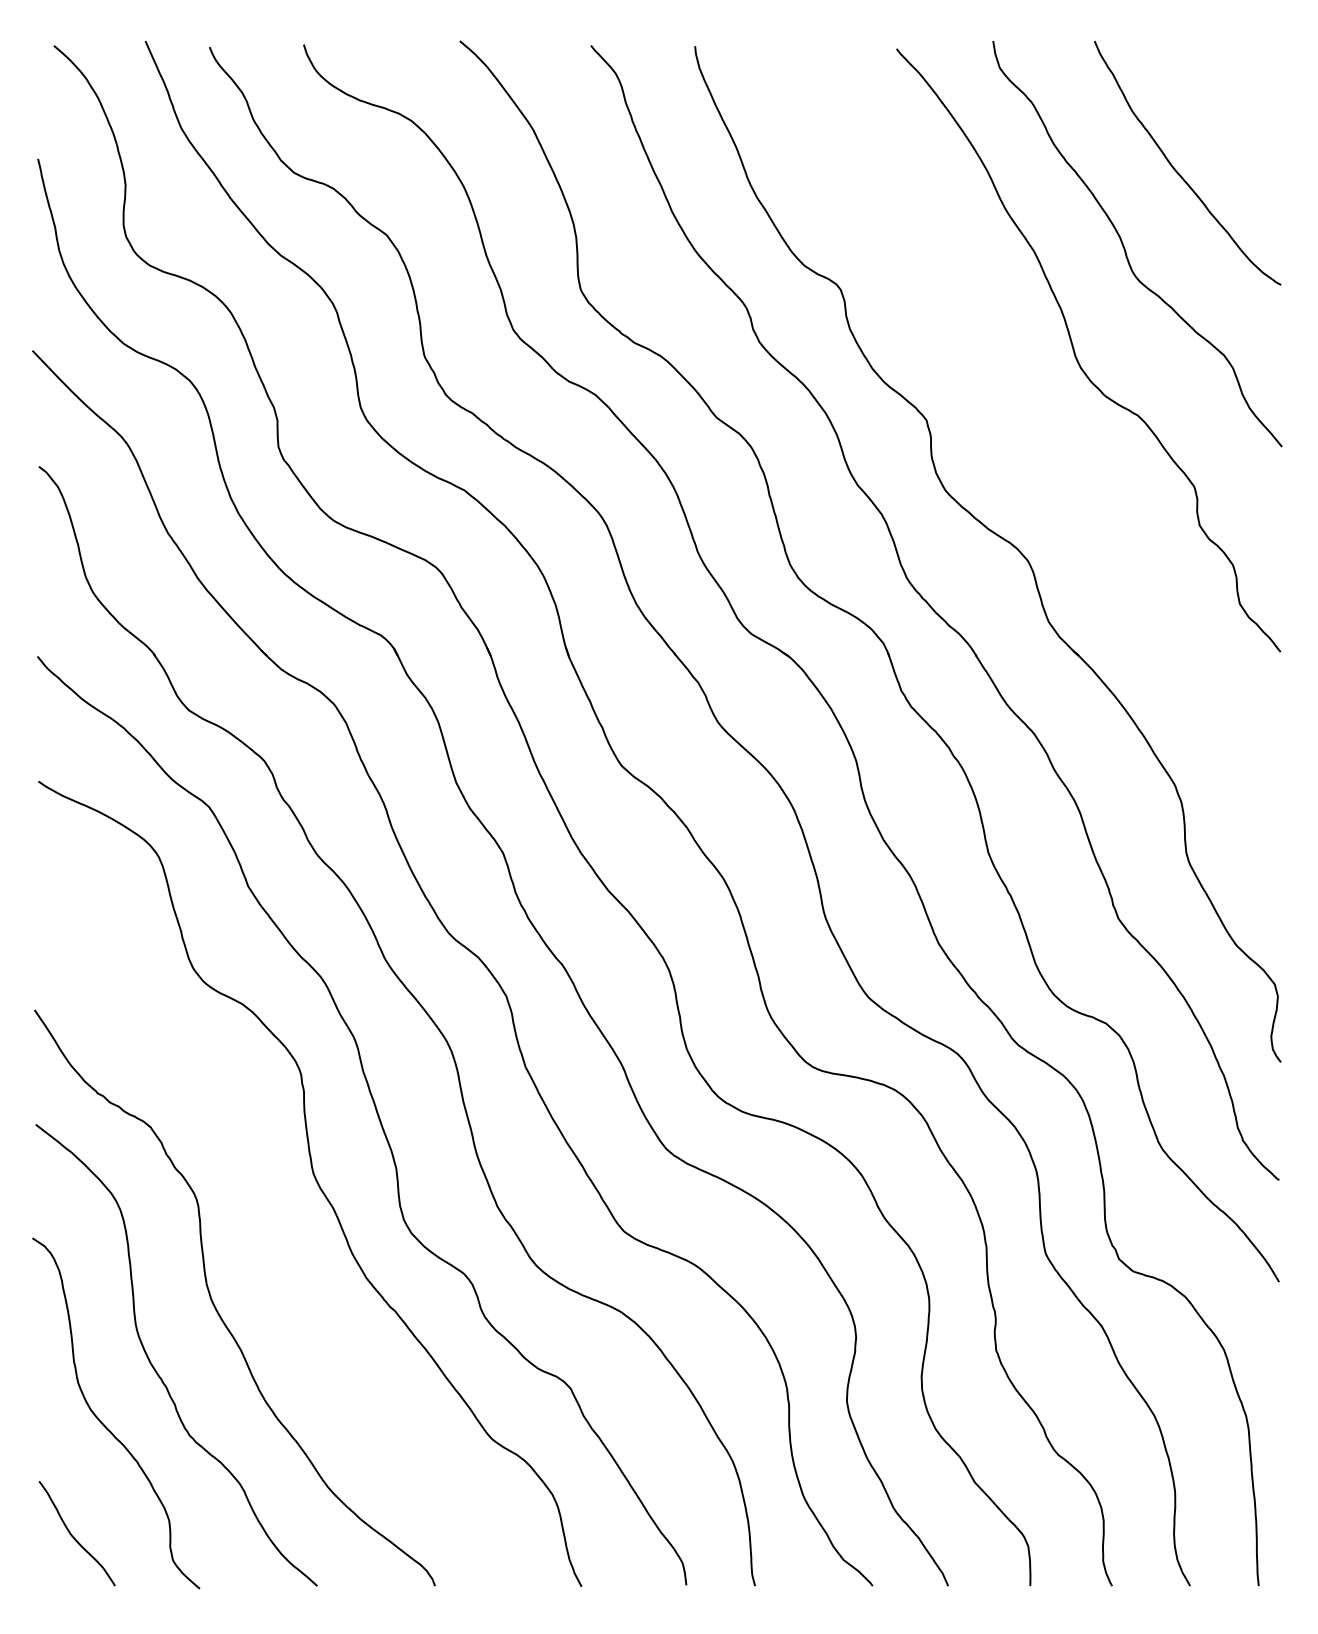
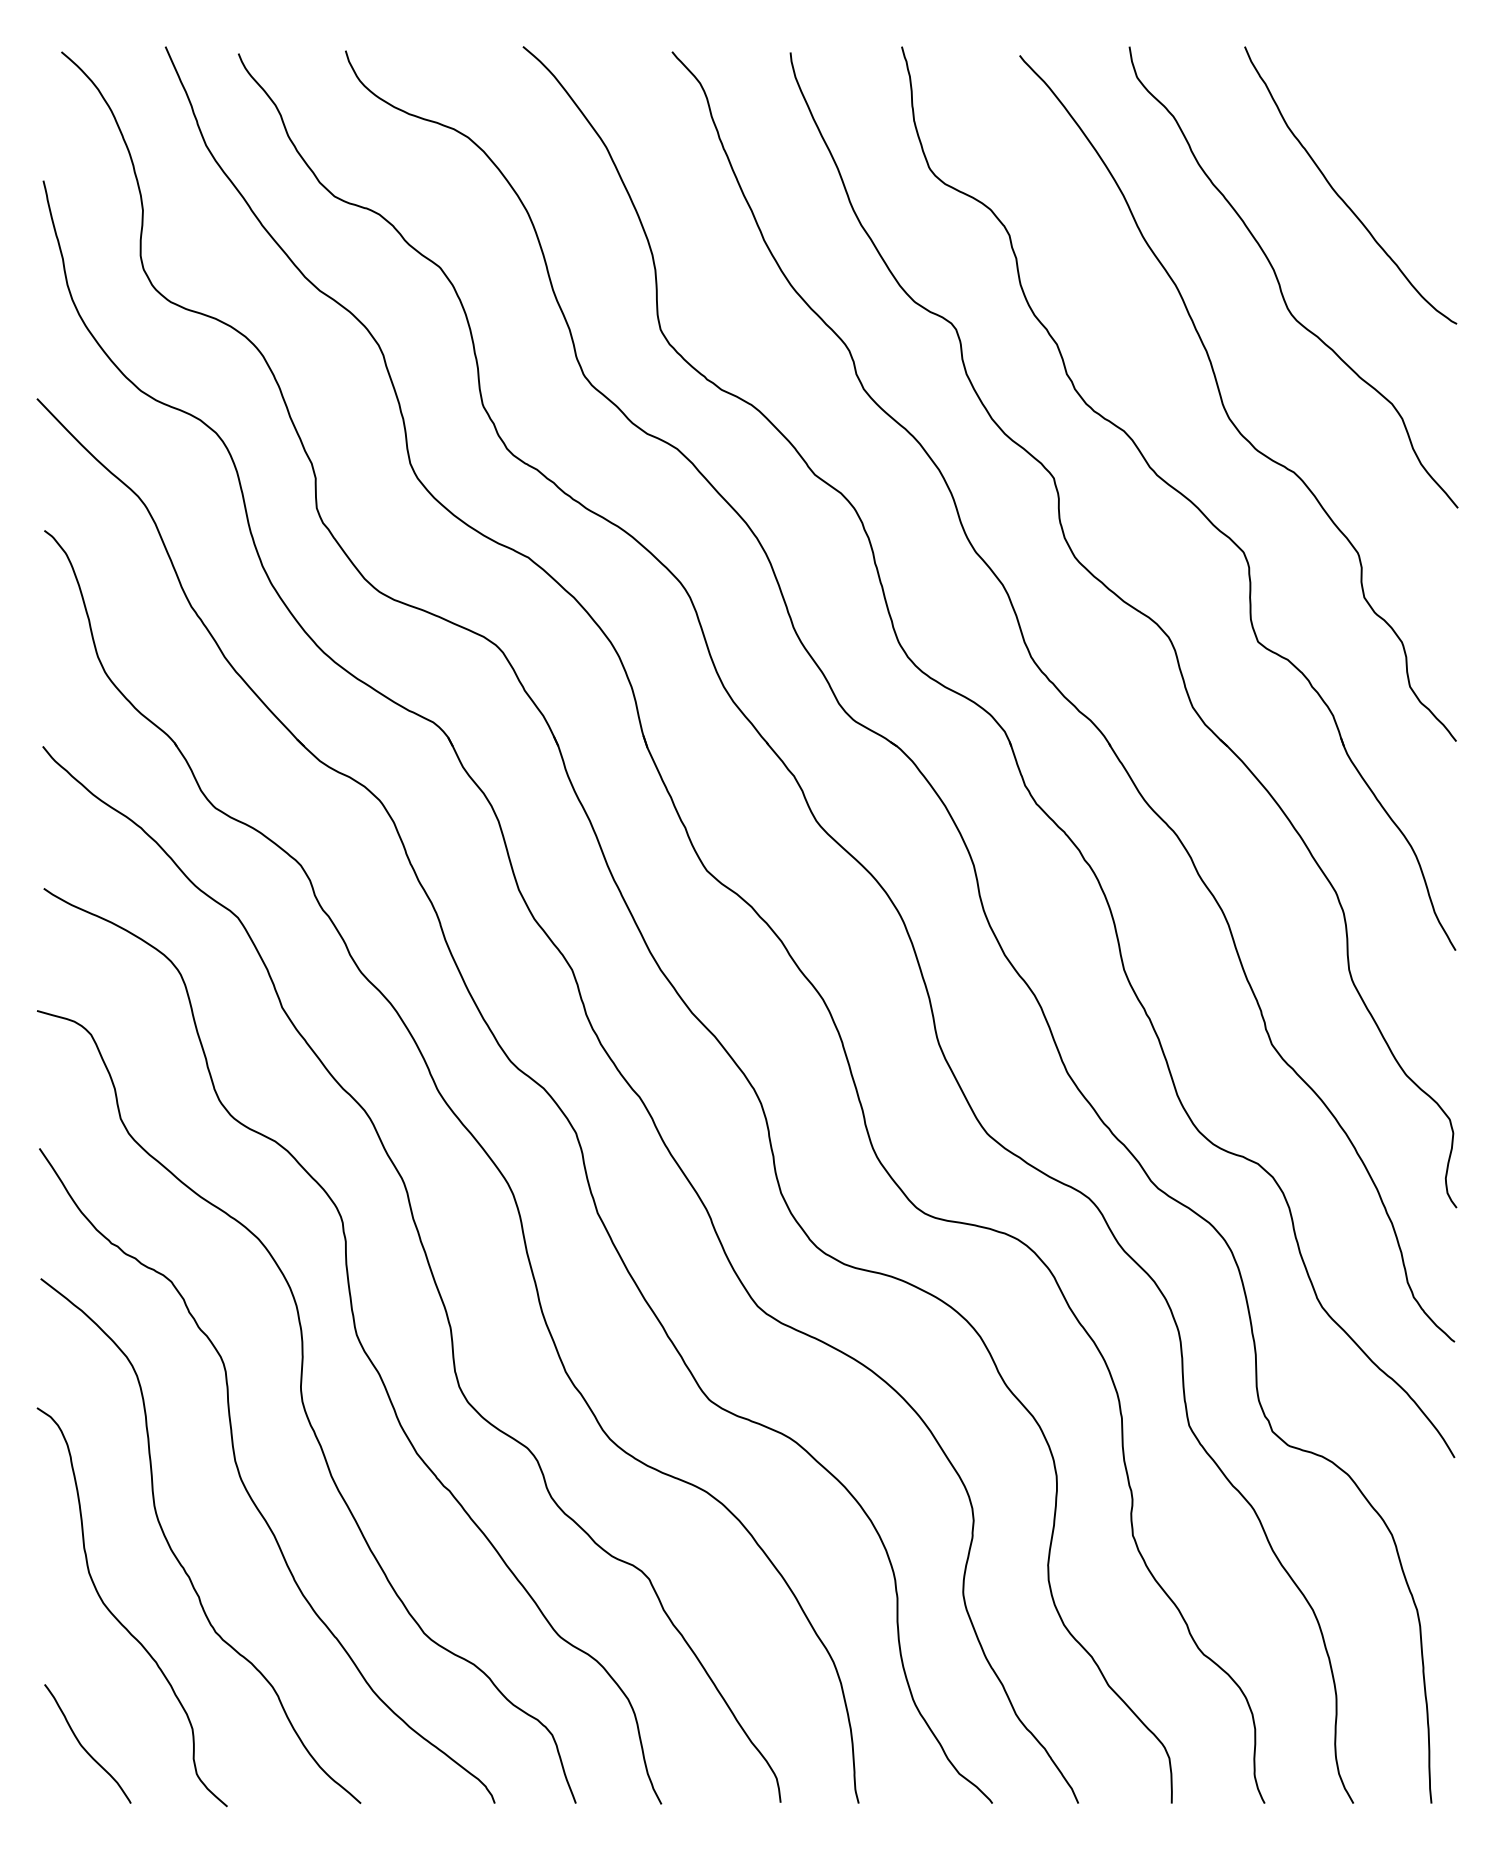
part: (1036, 438) -> (1178, 498), added
curve: (268, 1237) -> (305, 1407), added

